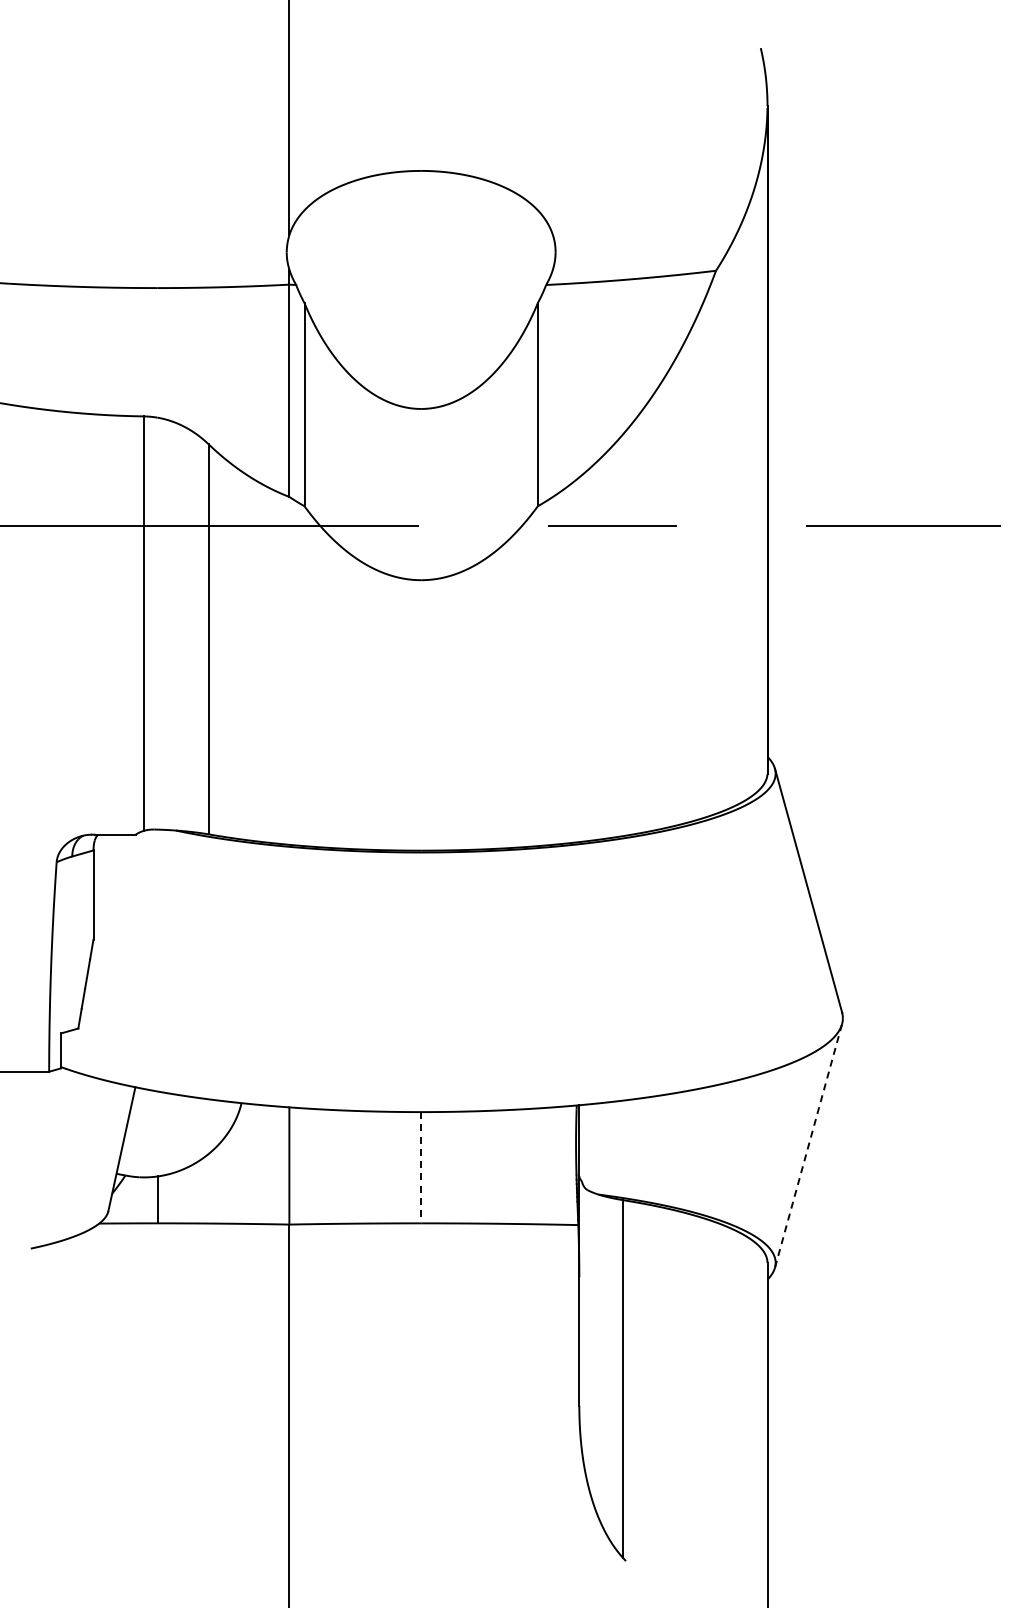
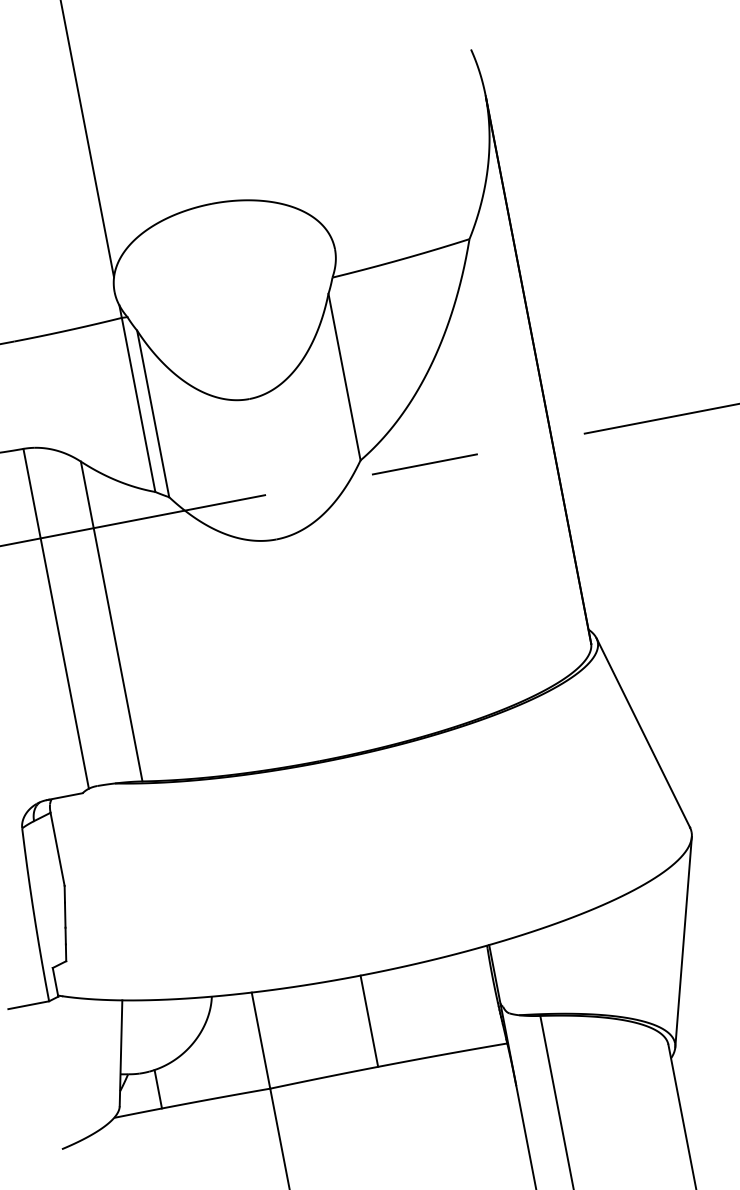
line: (808, 1145) -> (683, 941), dashed -> solid
line: (421, 1167) -> (369, 1021), dashed -> solid

